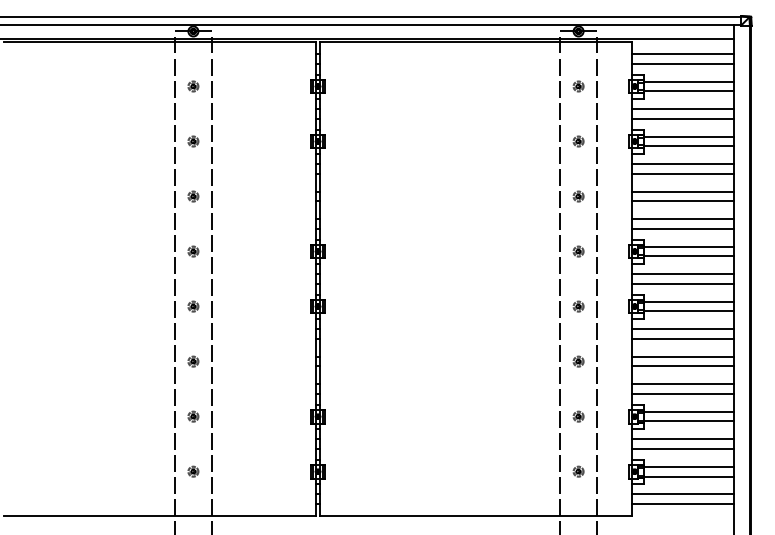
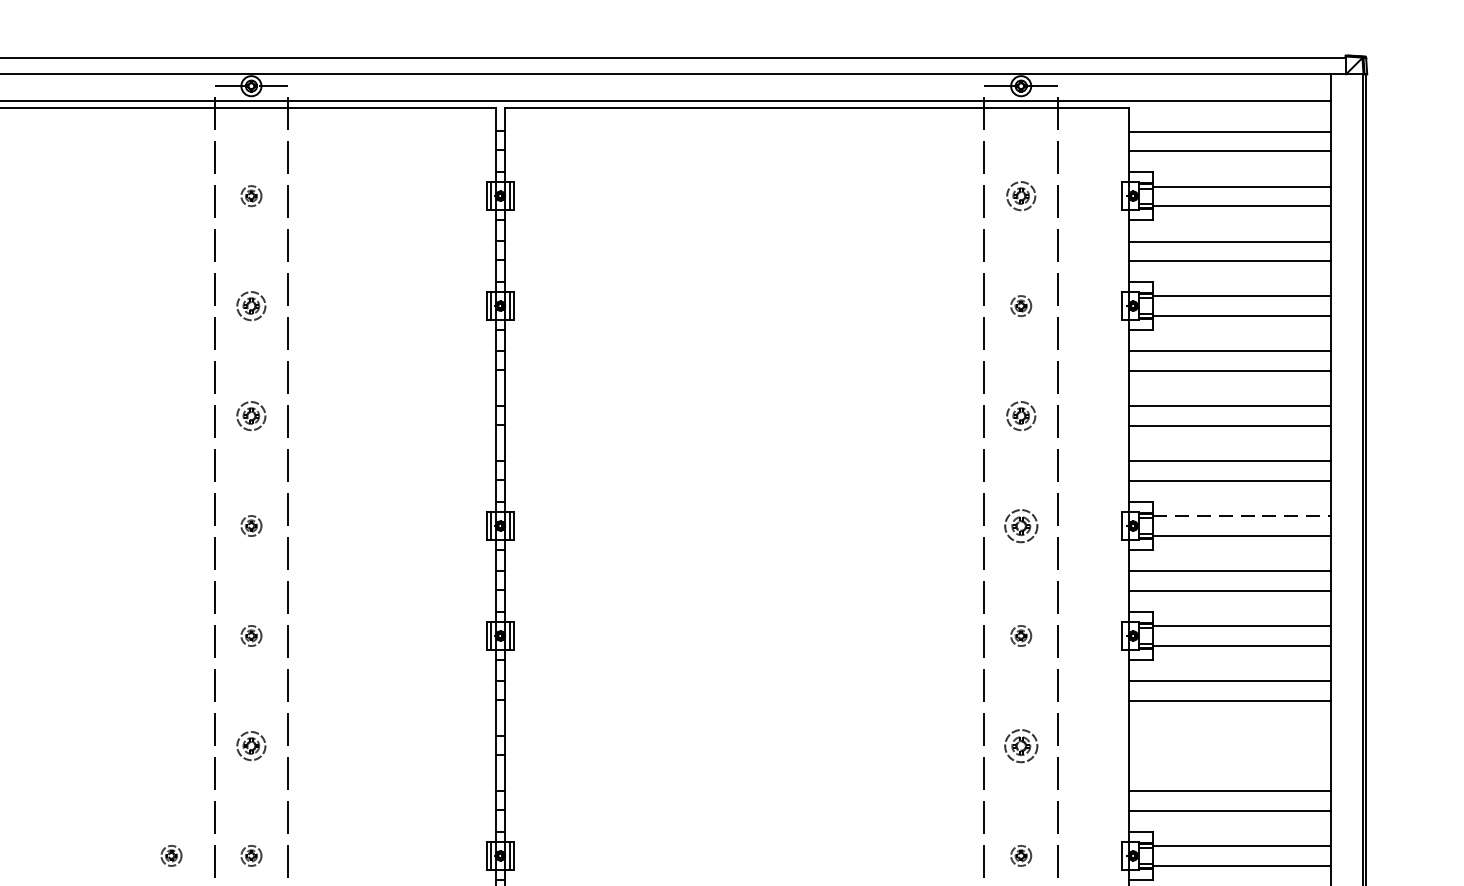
part: (578, 86) -> (1020, 196), size x1.4
part: (193, 141) -> (251, 306), size x1.4
part: (193, 196) -> (251, 415), size x1.4
part: (578, 196) -> (1020, 415), size x1.4
line: (689, 246) -> (1242, 515), solid -> dashed
part: (578, 251) -> (1020, 525), size x1.6
line: (682, 356) -> (1228, 735), removed
part: (193, 361) -> (251, 745), size x1.4
part: (578, 361) -> (1020, 745), size x1.6
line: (682, 366) -> (1228, 755), removed
part: (153, 416) -> (171, 855), added

